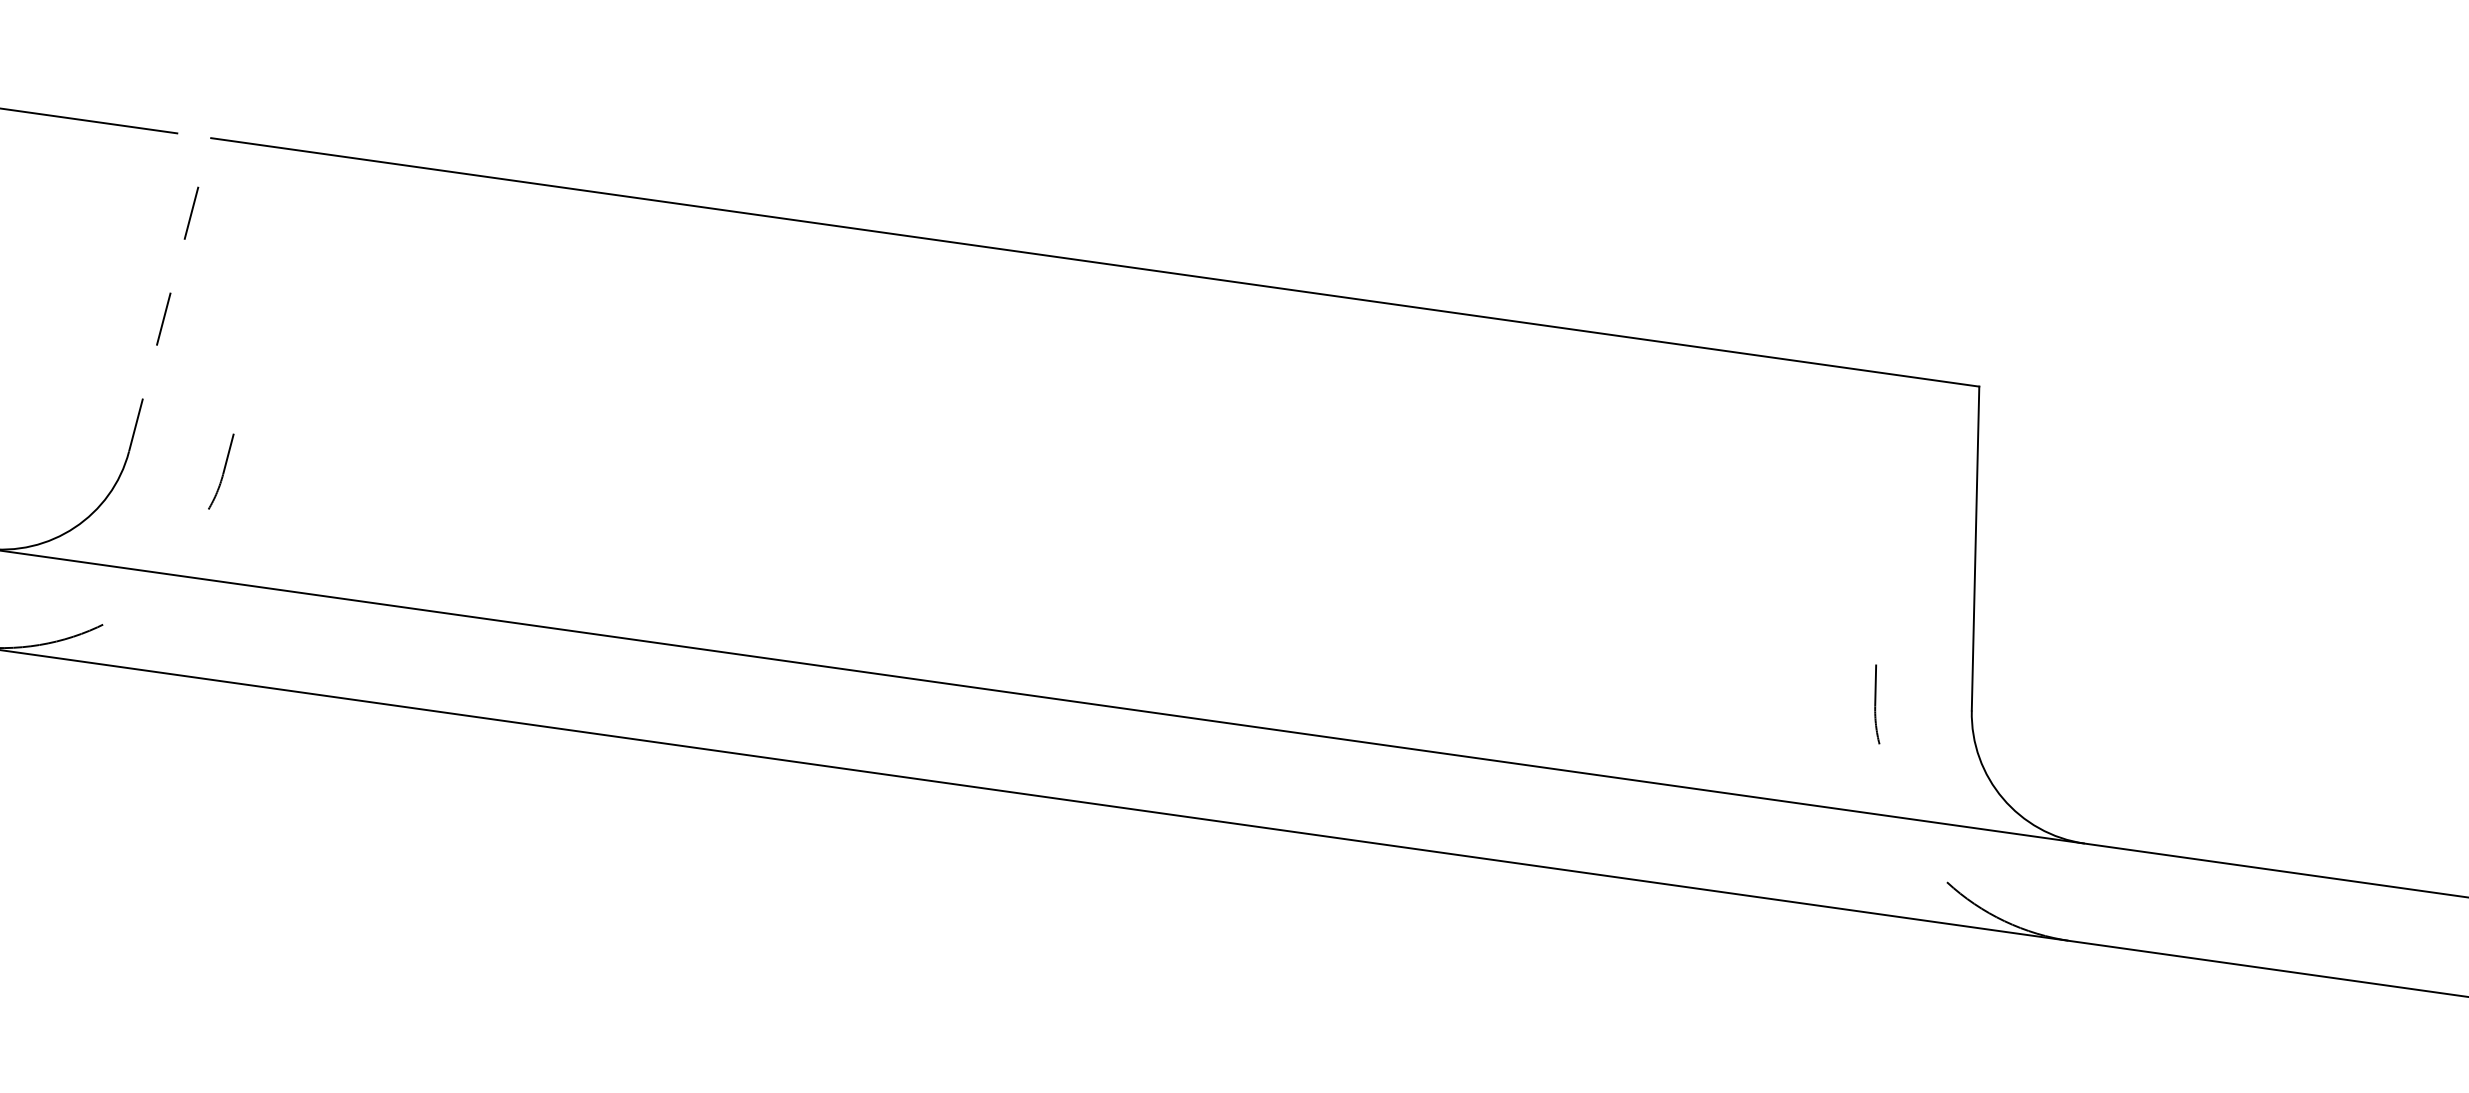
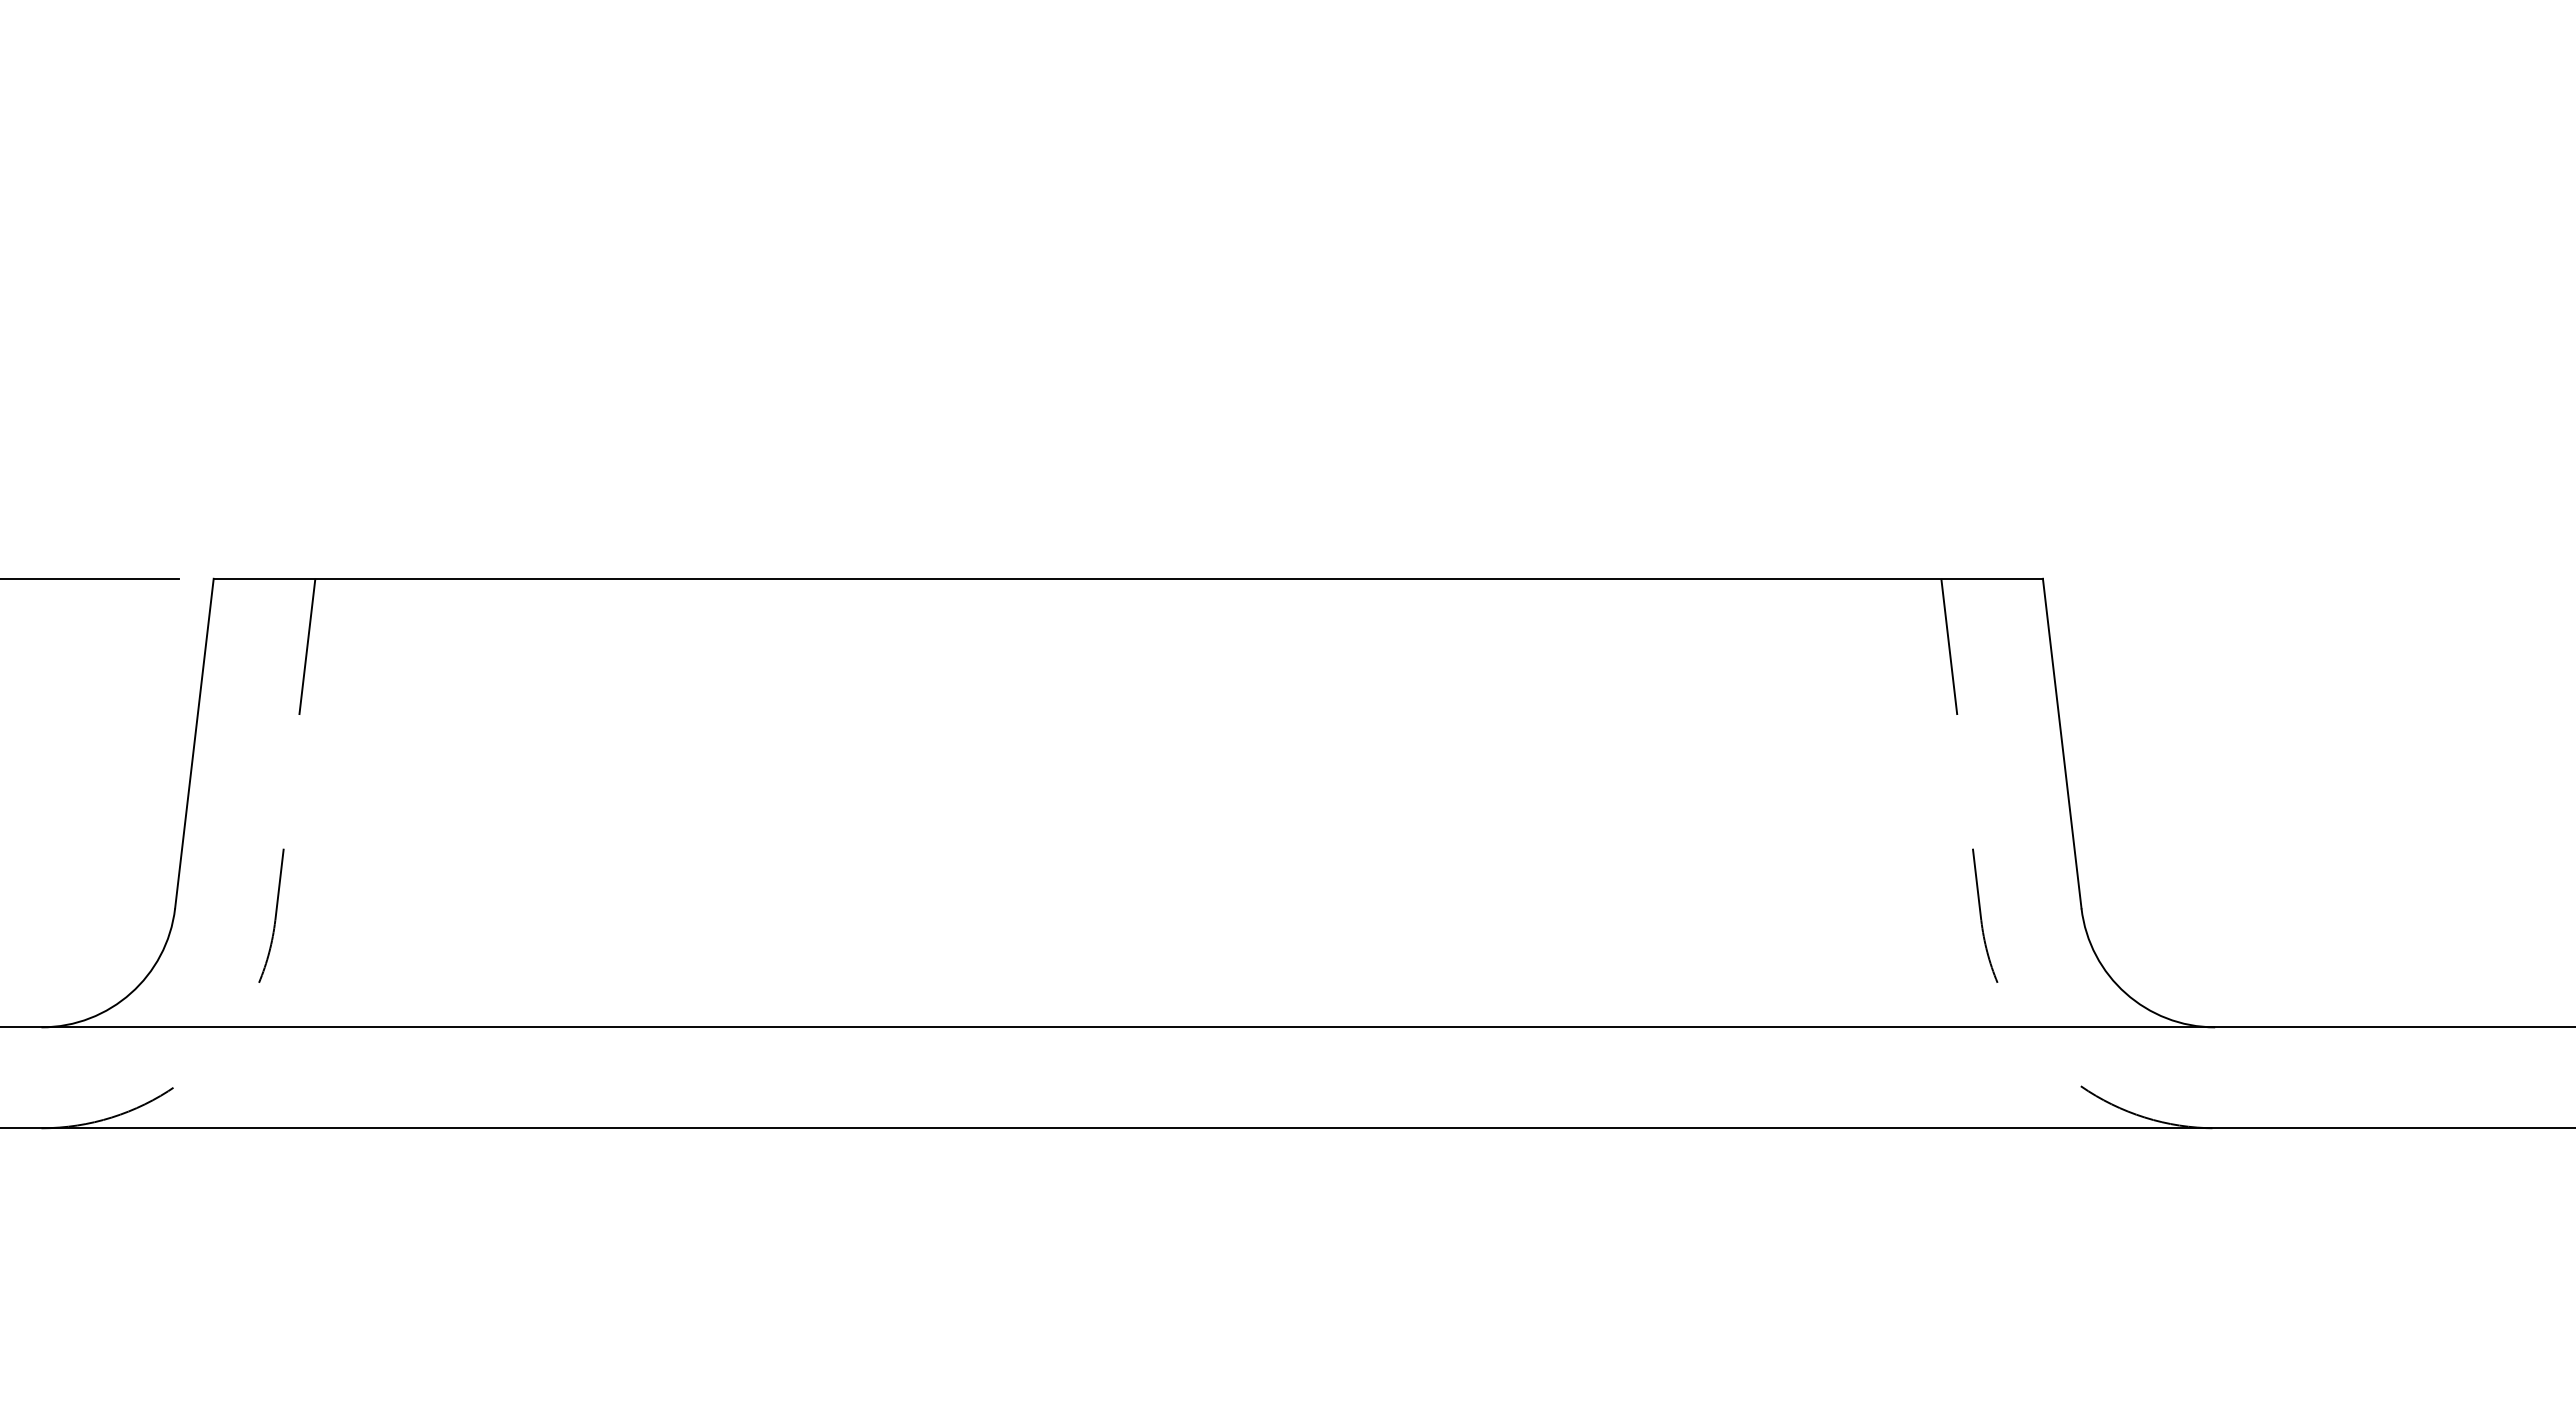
line: (292, 216) -> (307, 646), added
line: (170, 294) -> (194, 743), dashed -> solid
line: (1879, 439) -> (1949, 646), added
part: (221, 471) -> (271, 915), size x1.67
part: (1878, 704) -> (1985, 915), size x1.67

